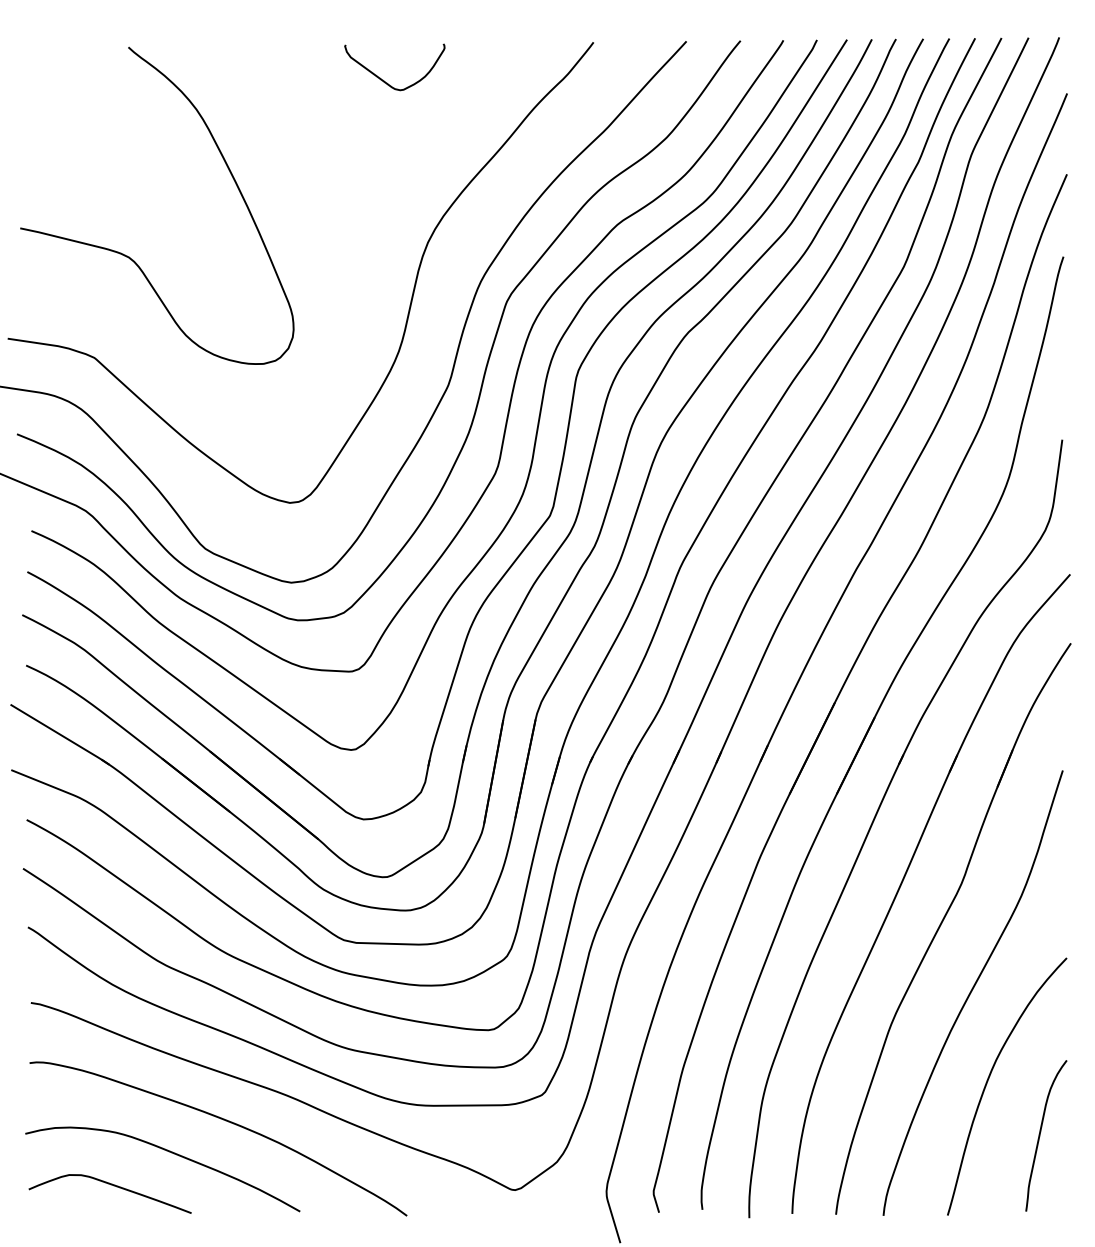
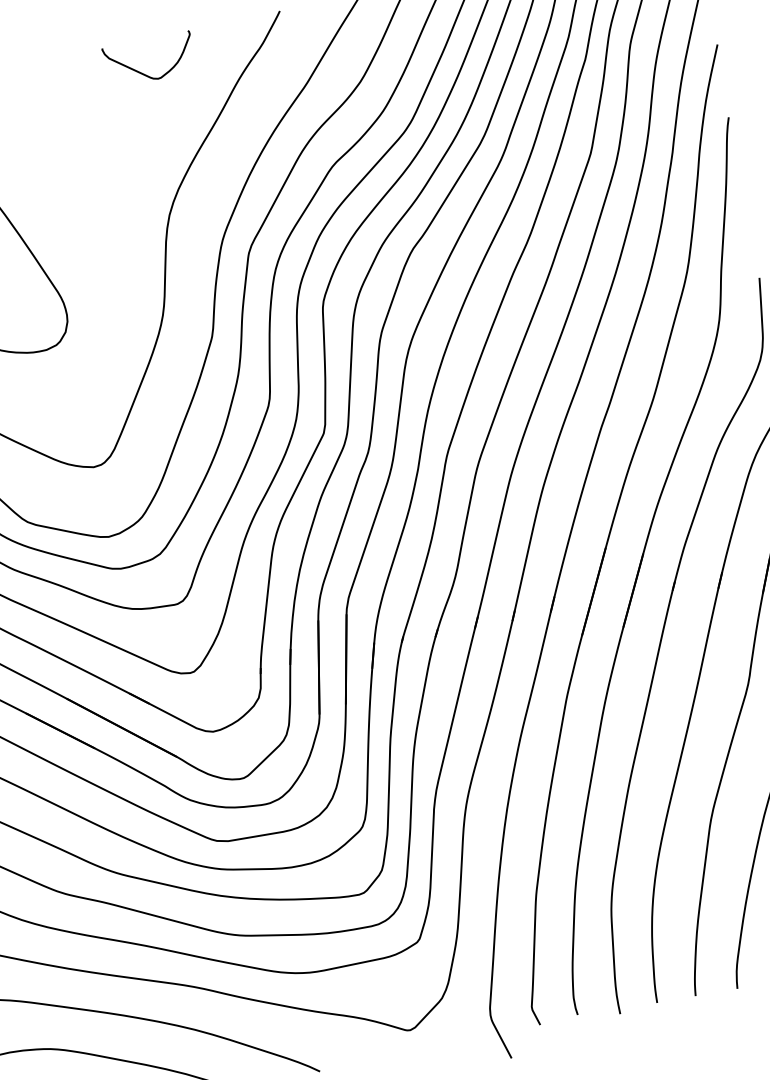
curve: (384, 80) -> (142, 72), moved

